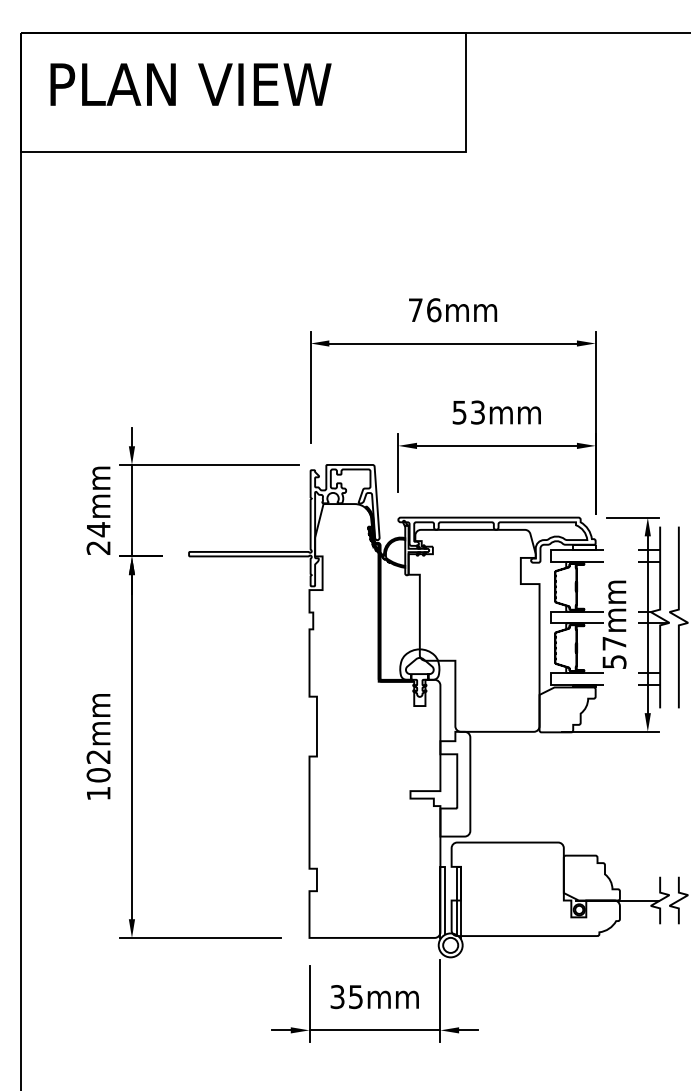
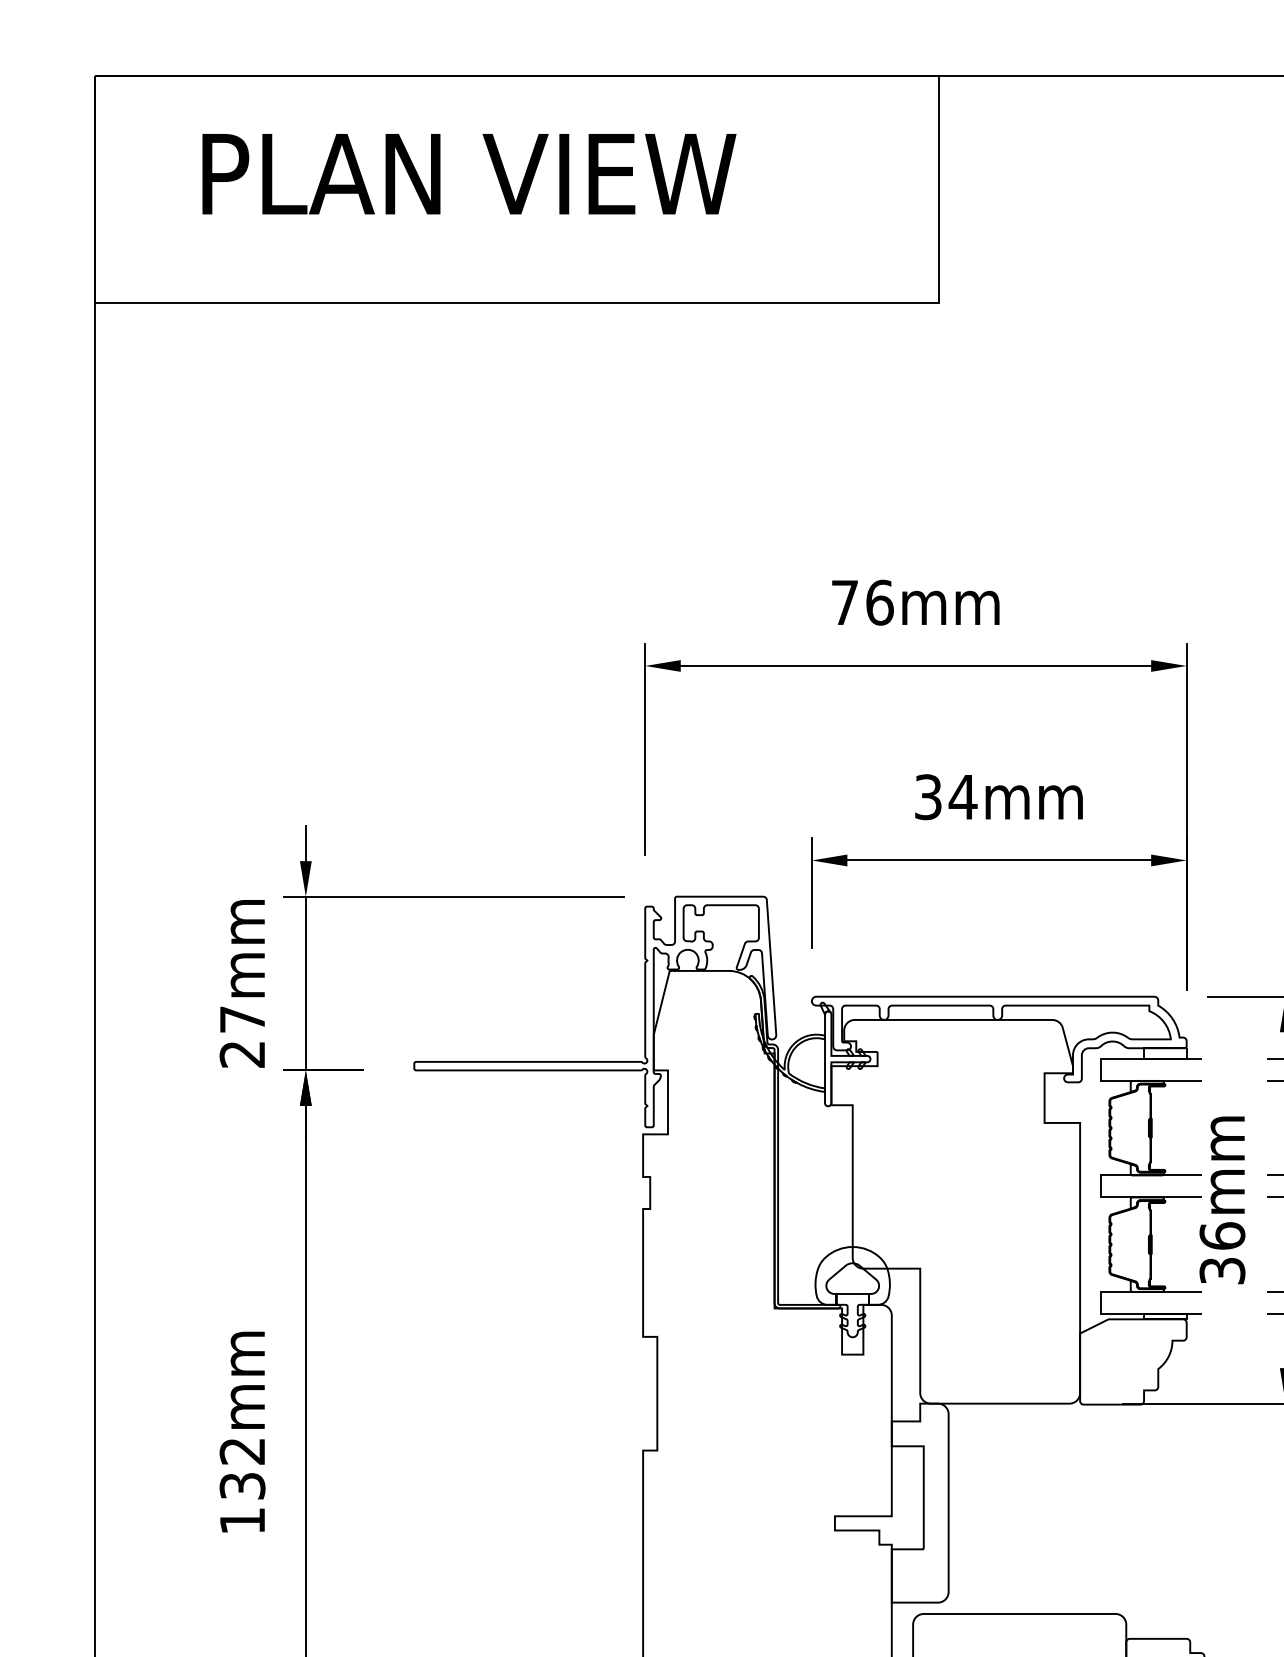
text: (190, 84) -> (468, 173), moved
text: (469, 412) -> (947, 797), 53mm -> 34mm
text: (98, 529) -> (242, 1019), 24mm -> 27mm
text: (614, 652) -> (1222, 1252), 57mm -> 36mm
text: (98, 775) -> (242, 1486), 102mm -> 132mm

